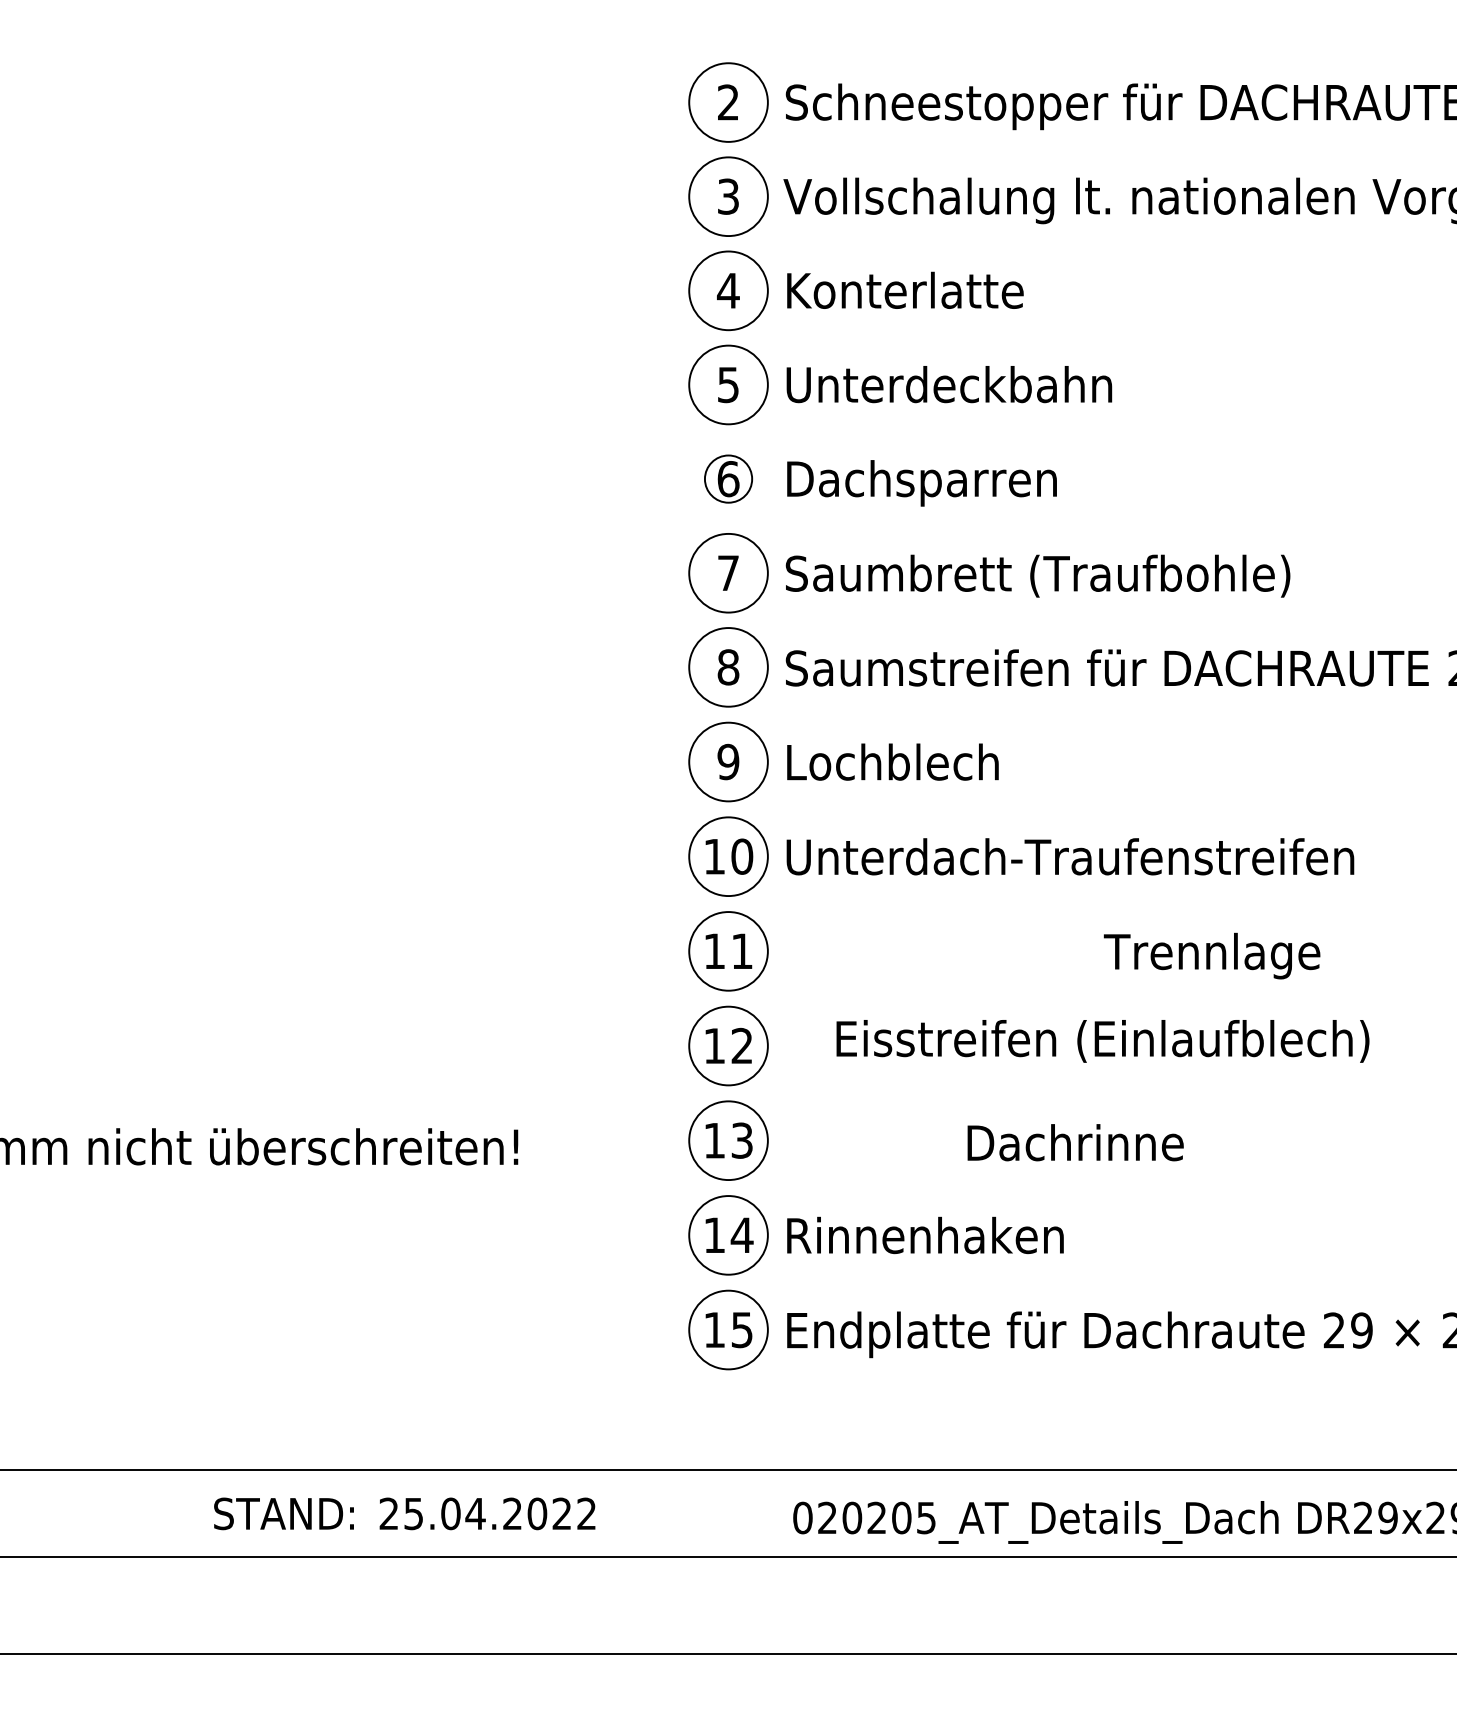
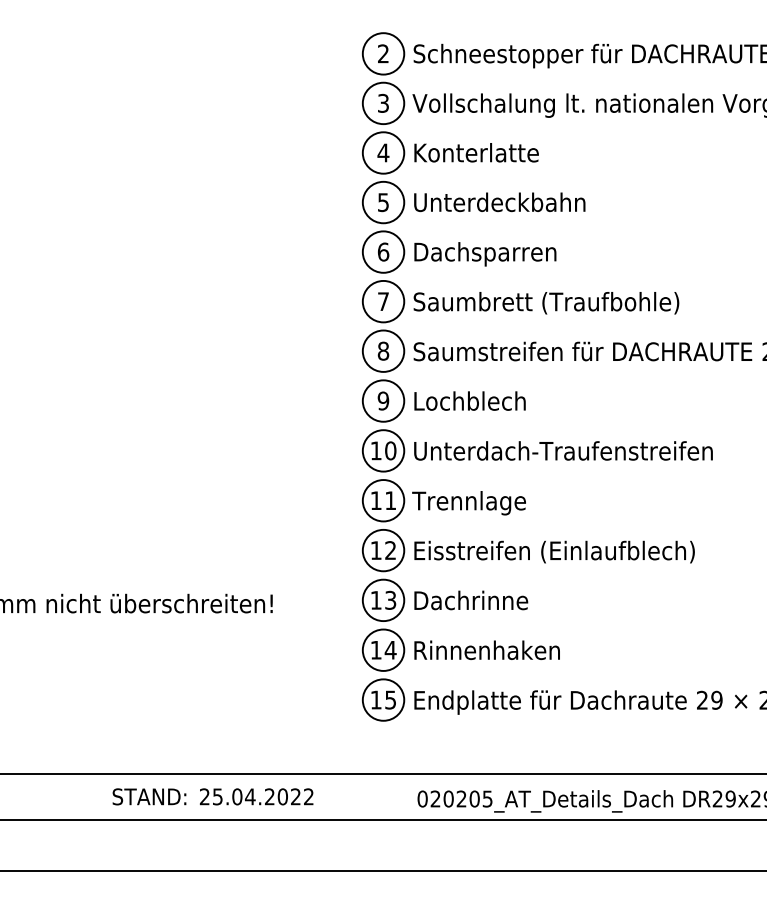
circle: (728, 477) -> (383, 251), size x1.67
text: (1210, 956) -> (468, 503), moved
text: (1102, 1040) -> (554, 551), moved
text: (1076, 1142) -> (471, 600), moved

